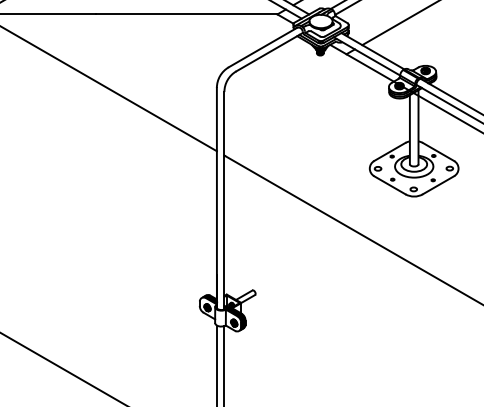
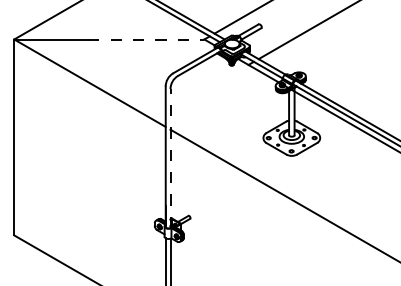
line: (186, 14) -> (146, 39), solid -> dashed
line: (224, 200) -> (170, 158), solid -> dashed

